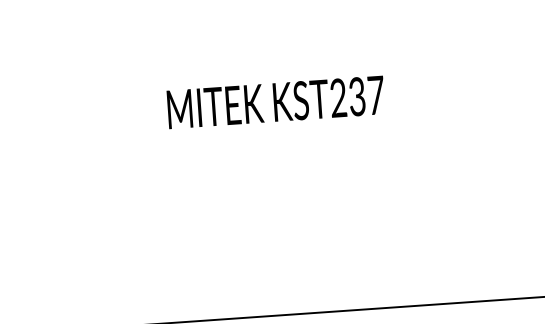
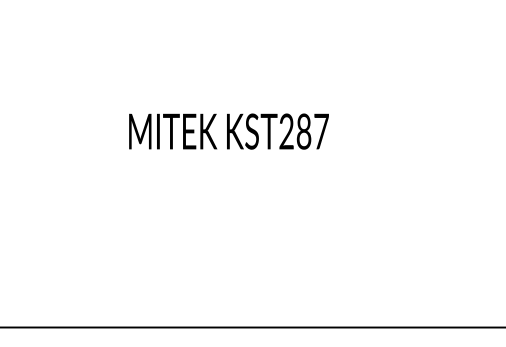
text: (356, 96) -> (303, 131), KST237 -> KST287

